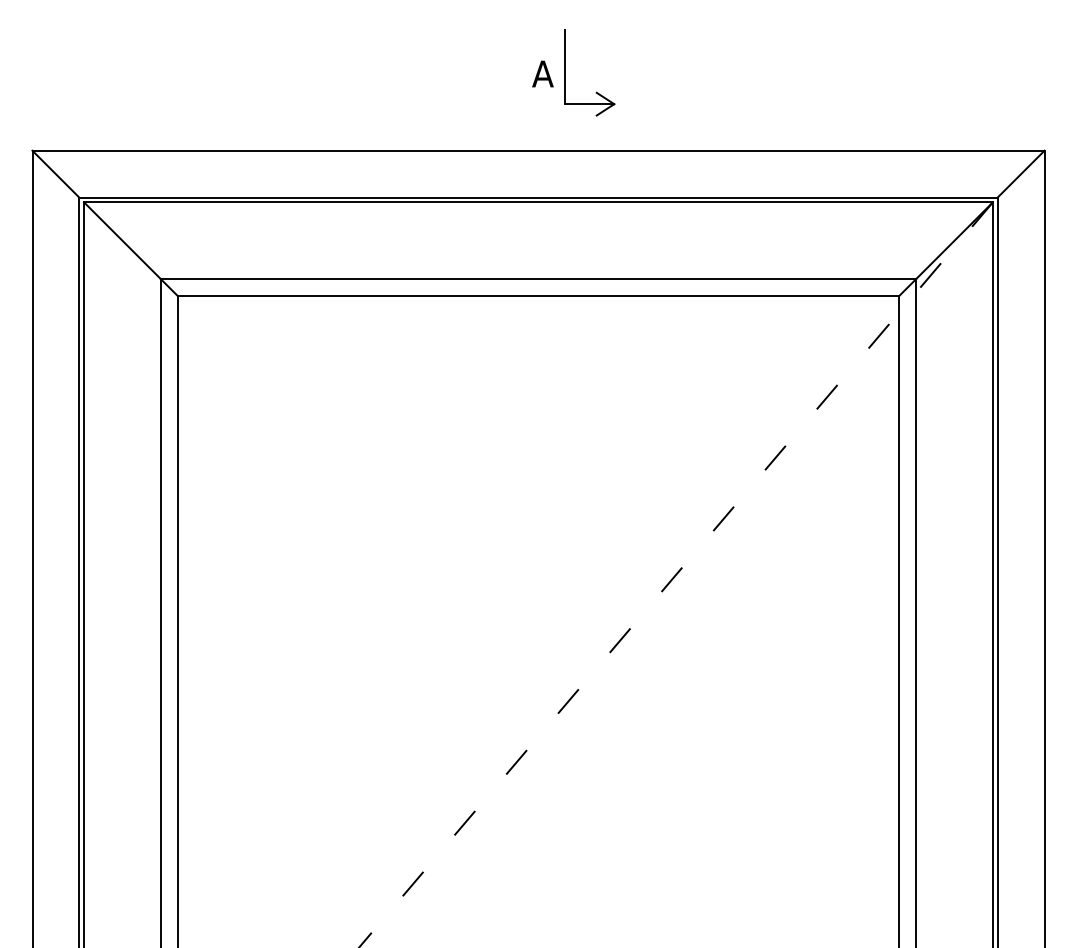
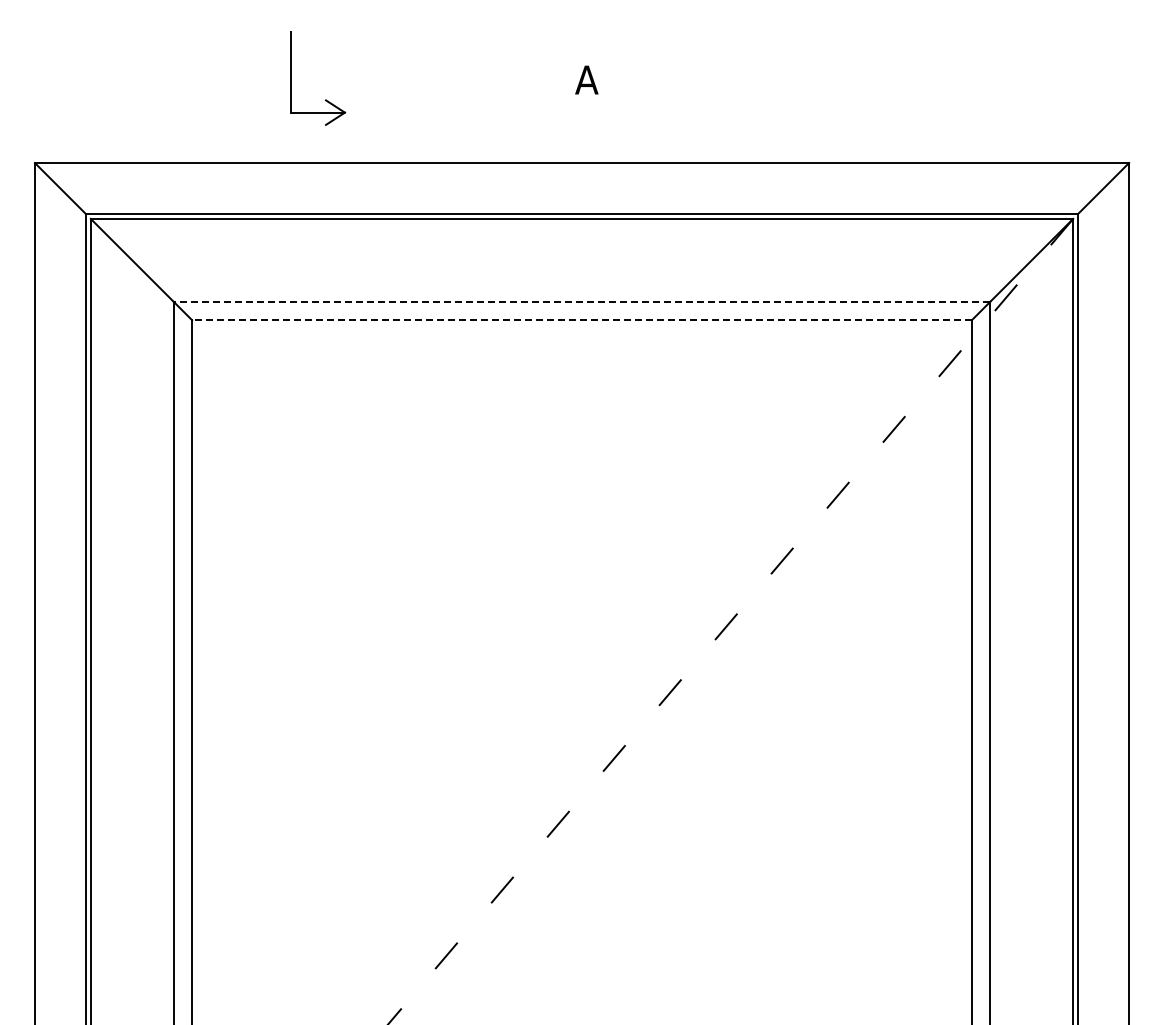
part: (596, 92) -> (325, 99), moved
line: (538, 278) -> (581, 301), solid -> dashed
line: (538, 296) -> (582, 320), solid -> dashed

